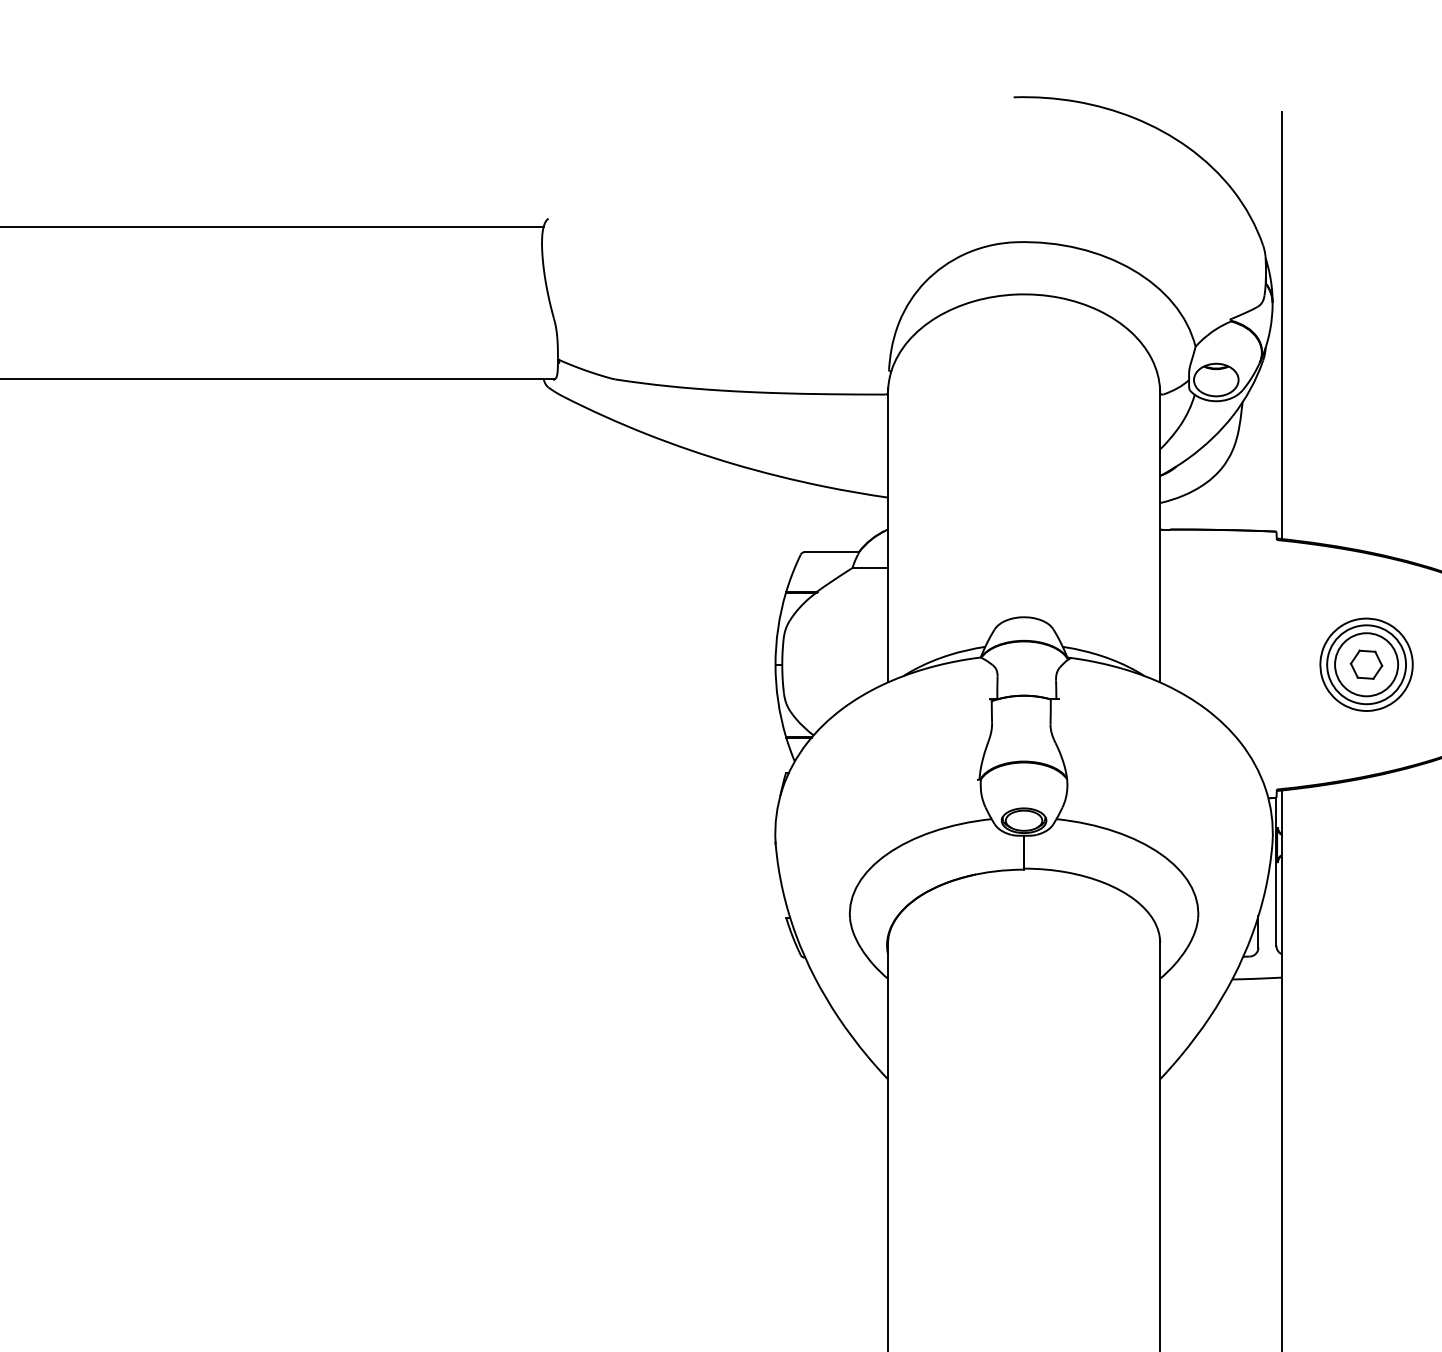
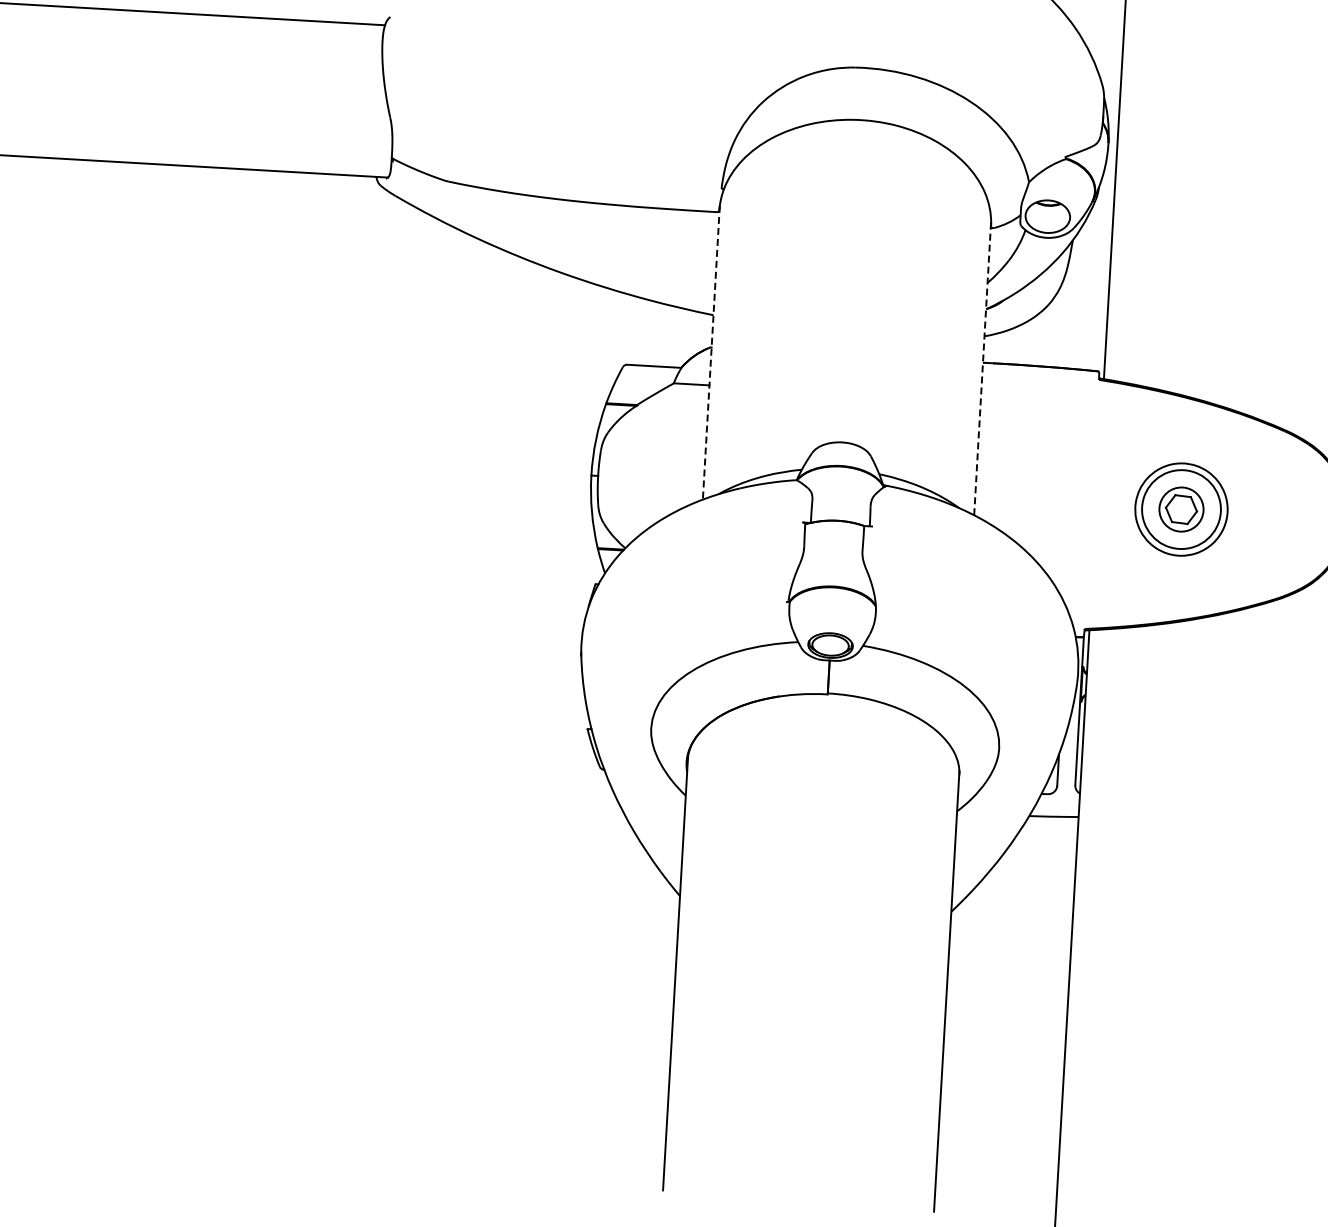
line: (1159, 534) -> (982, 367), solid -> dashed
line: (888, 535) -> (711, 353), solid -> dashed
circle: (1366, 664) -> (1181, 509), size x0.7

